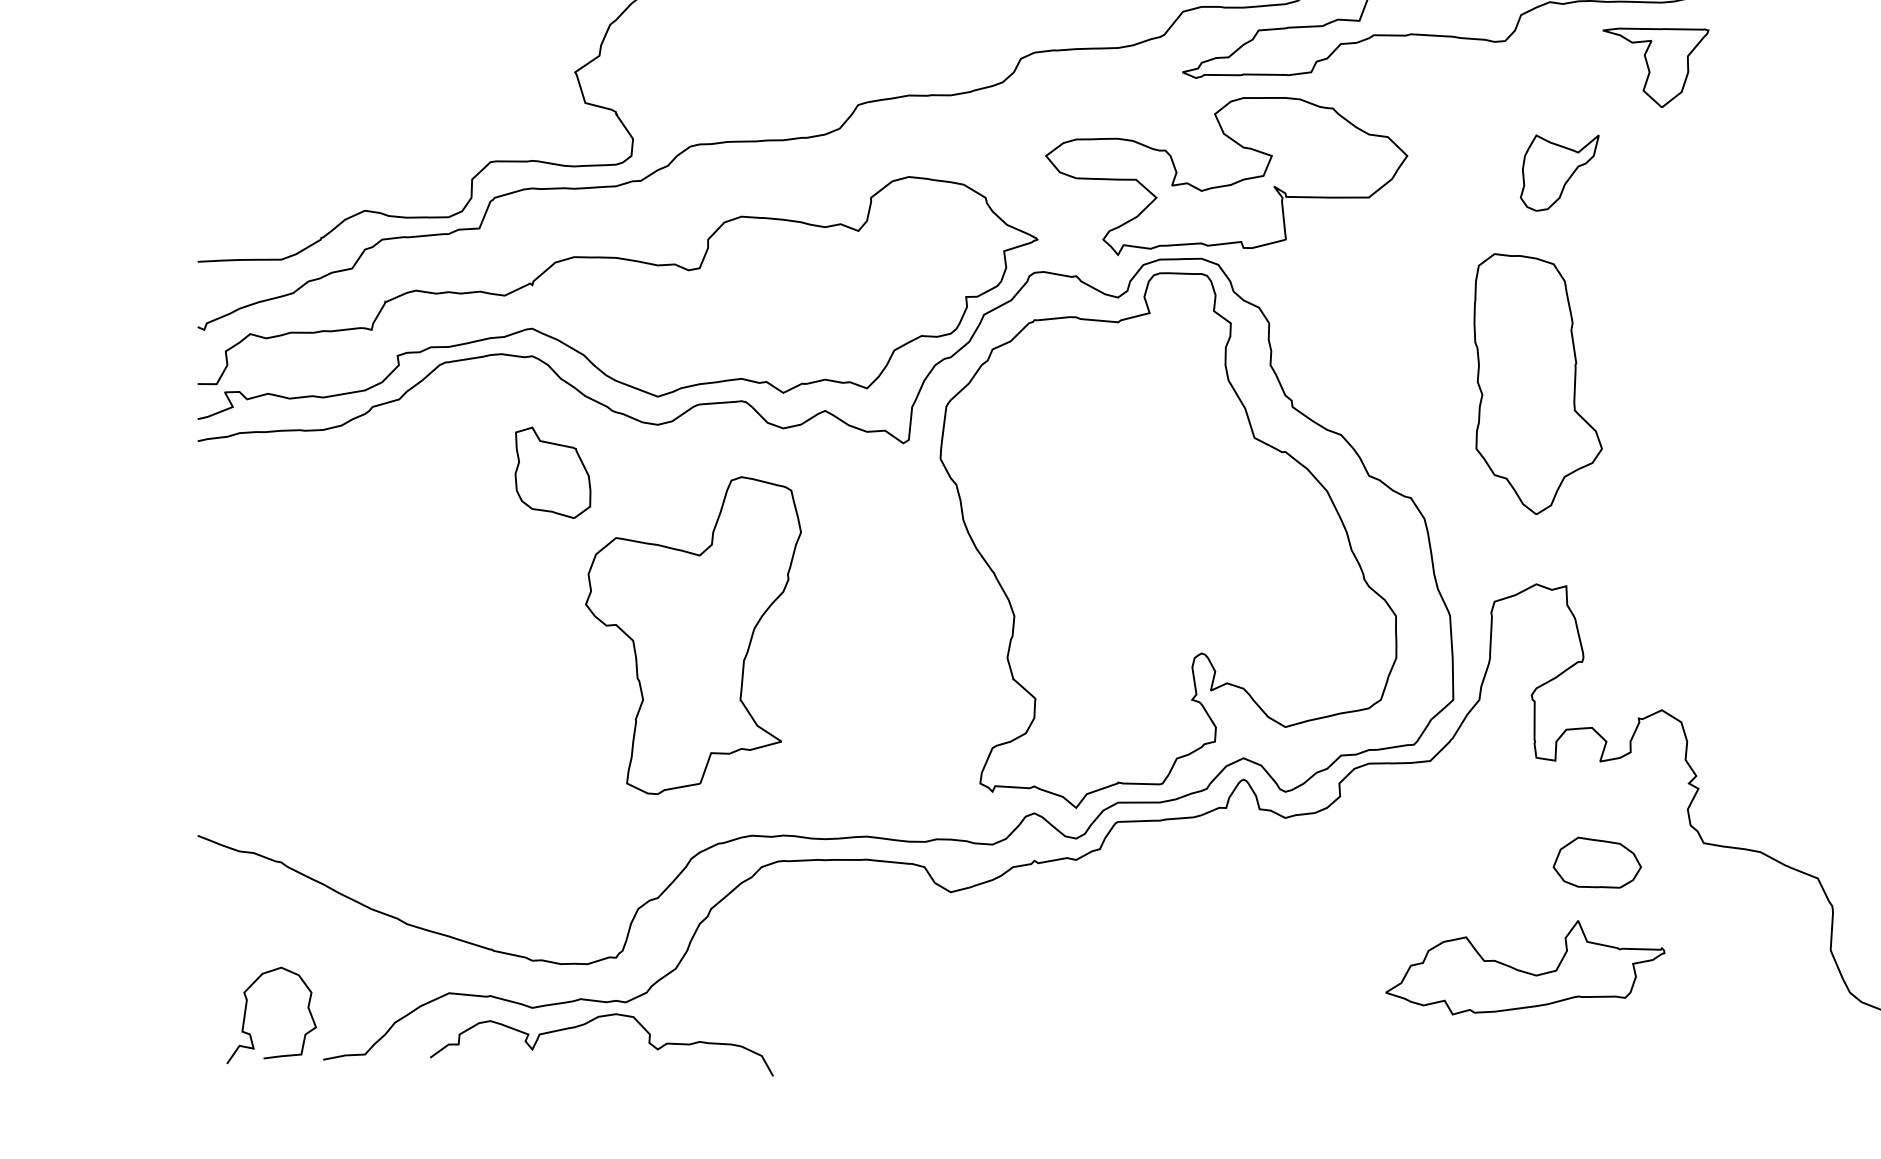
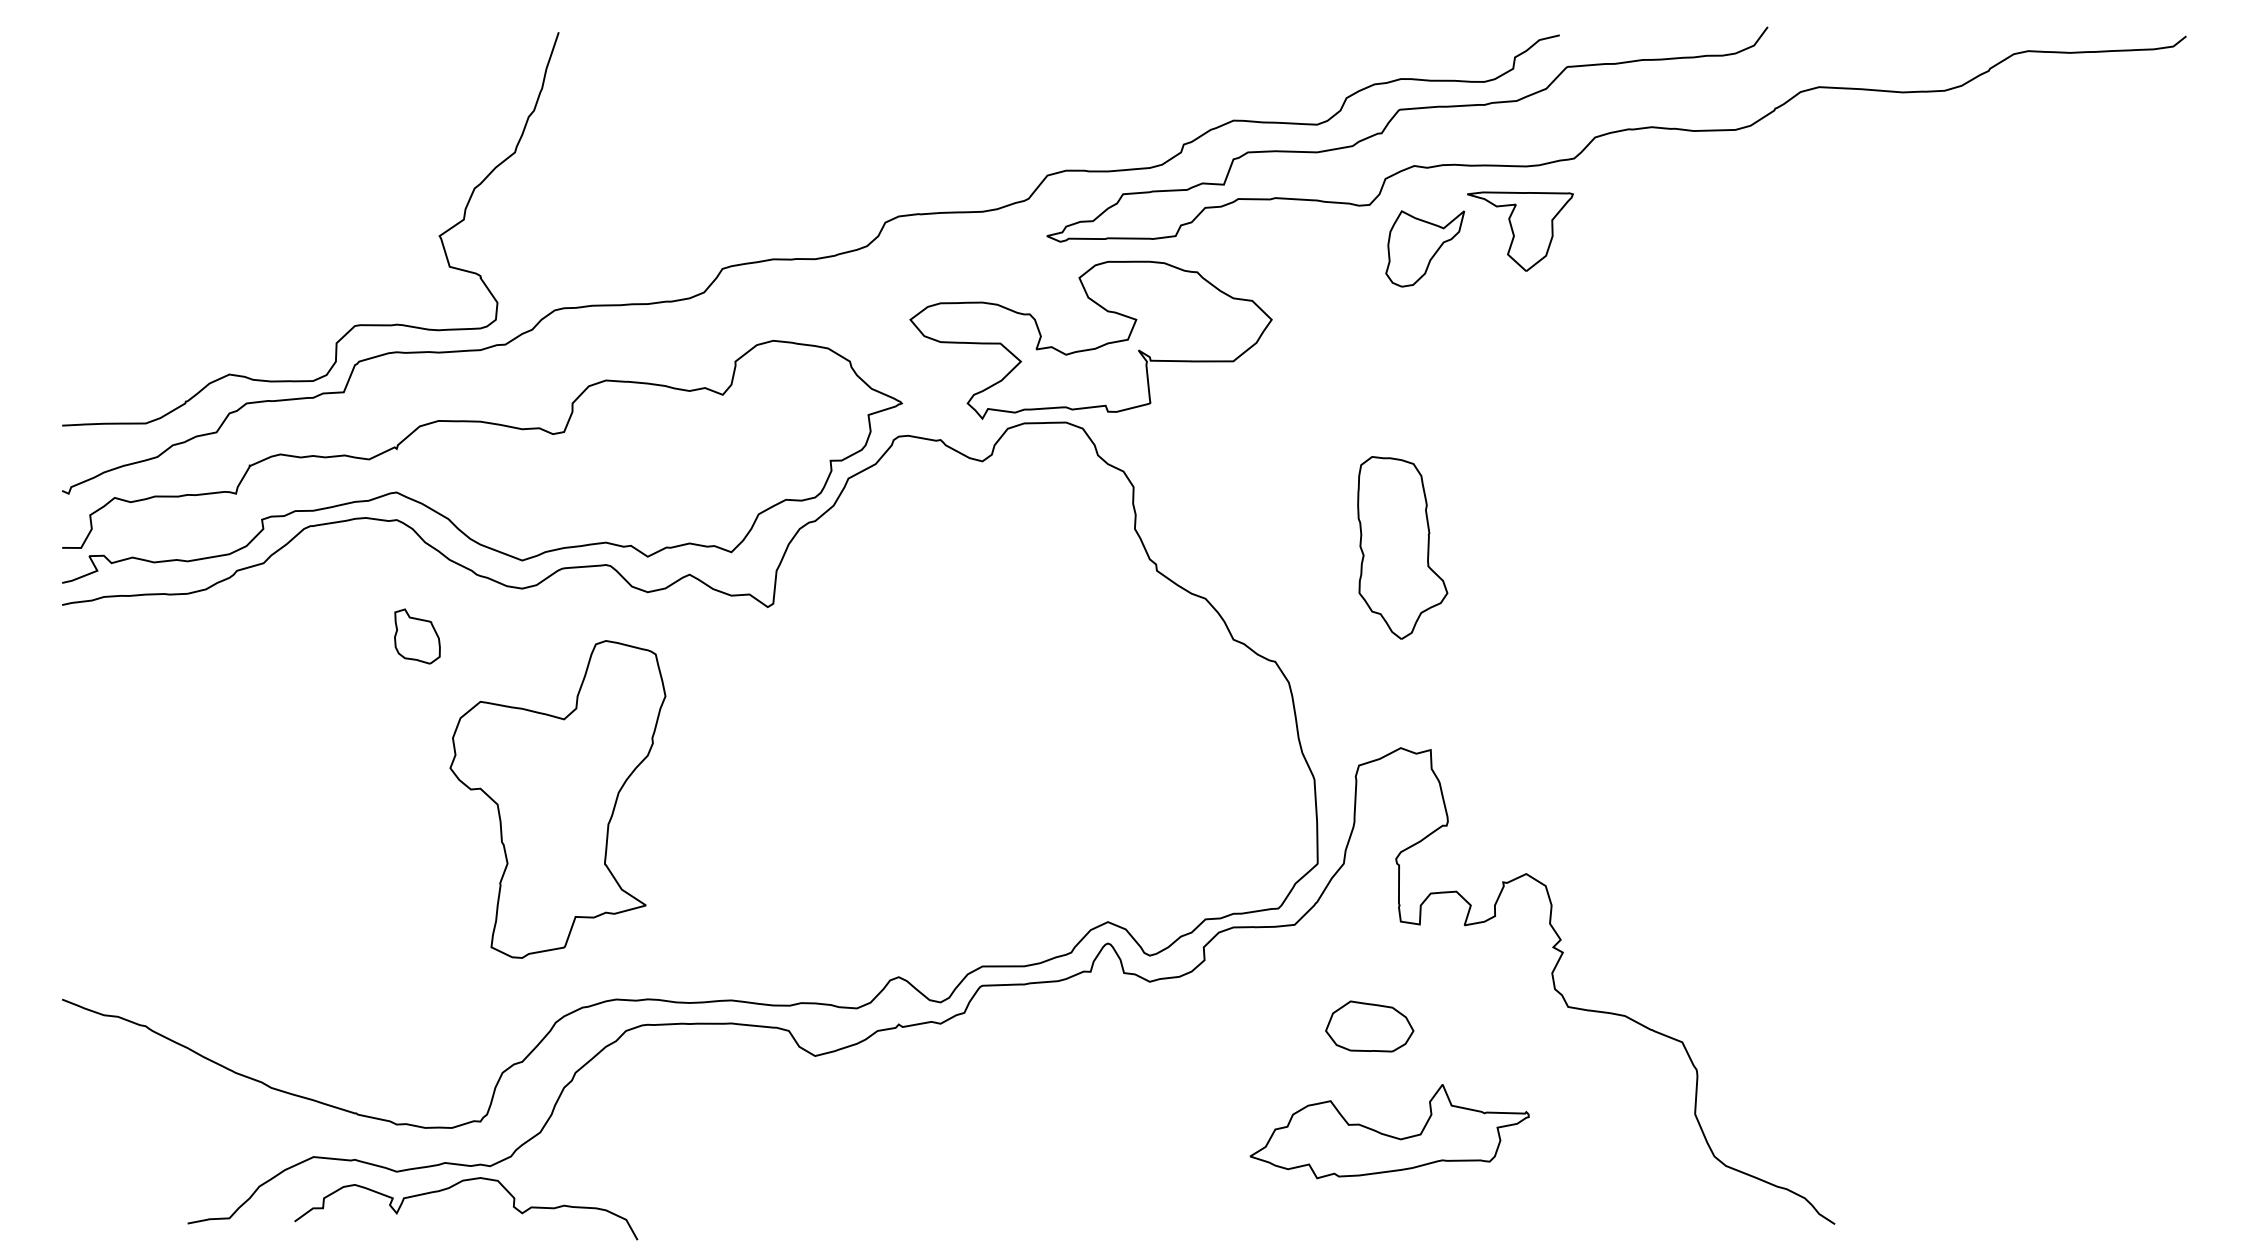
part: (1560, 172) -> (1425, 248), moved
part: (1538, 383) -> (1402, 547), size x0.7
part: (553, 472) -> (417, 636), size x0.6
part: (1168, 540) -> (1032, 704), removed
part: (1597, 862) -> (1369, 1026), moved
curve: (247, 1007) -> (111, 1171), removed

